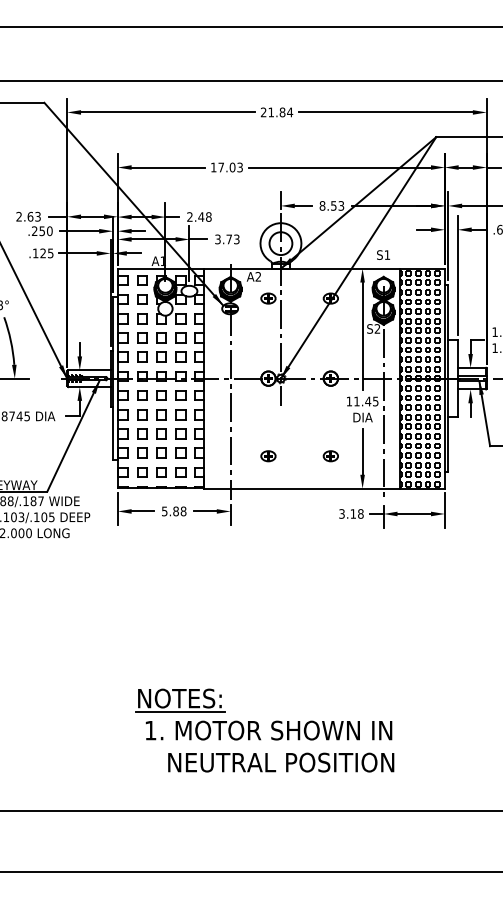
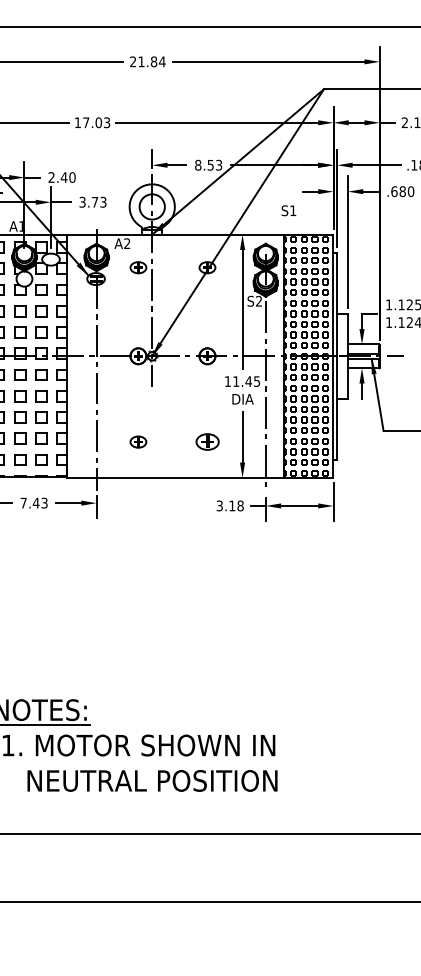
text: (208, 216) -> (72, 176), 2.48 -> 2.40
text: (383, 254) -> (288, 210), moved
part: (330, 456) -> (207, 442), size x1.4
text: (174, 511) -> (34, 503), 5.88 -> 7.43

